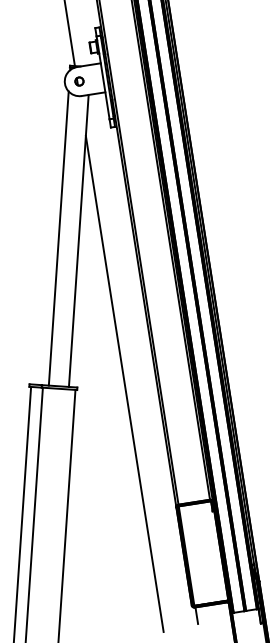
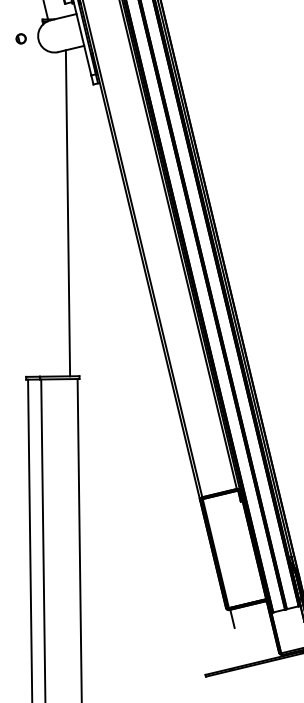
part: (79, 81) -> (21, 38), moved
line: (58, 238) -> (45, 212), removed
line: (124, 383) -> (131, 367), removed

